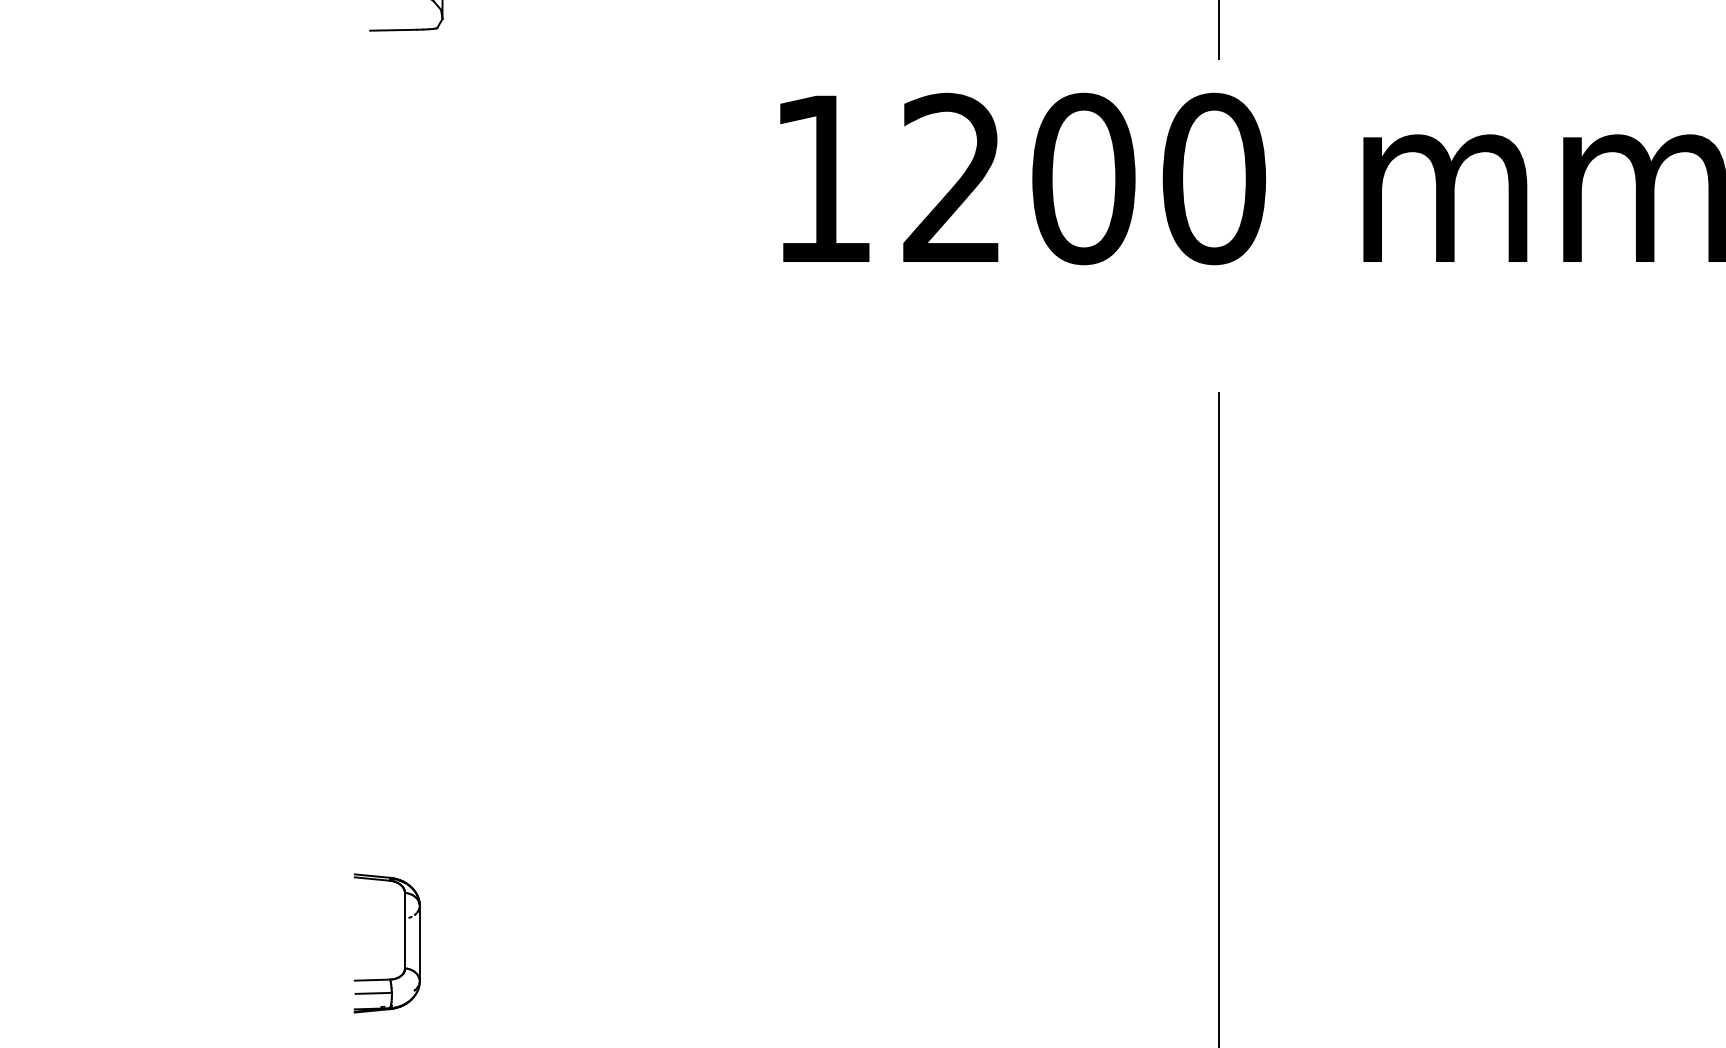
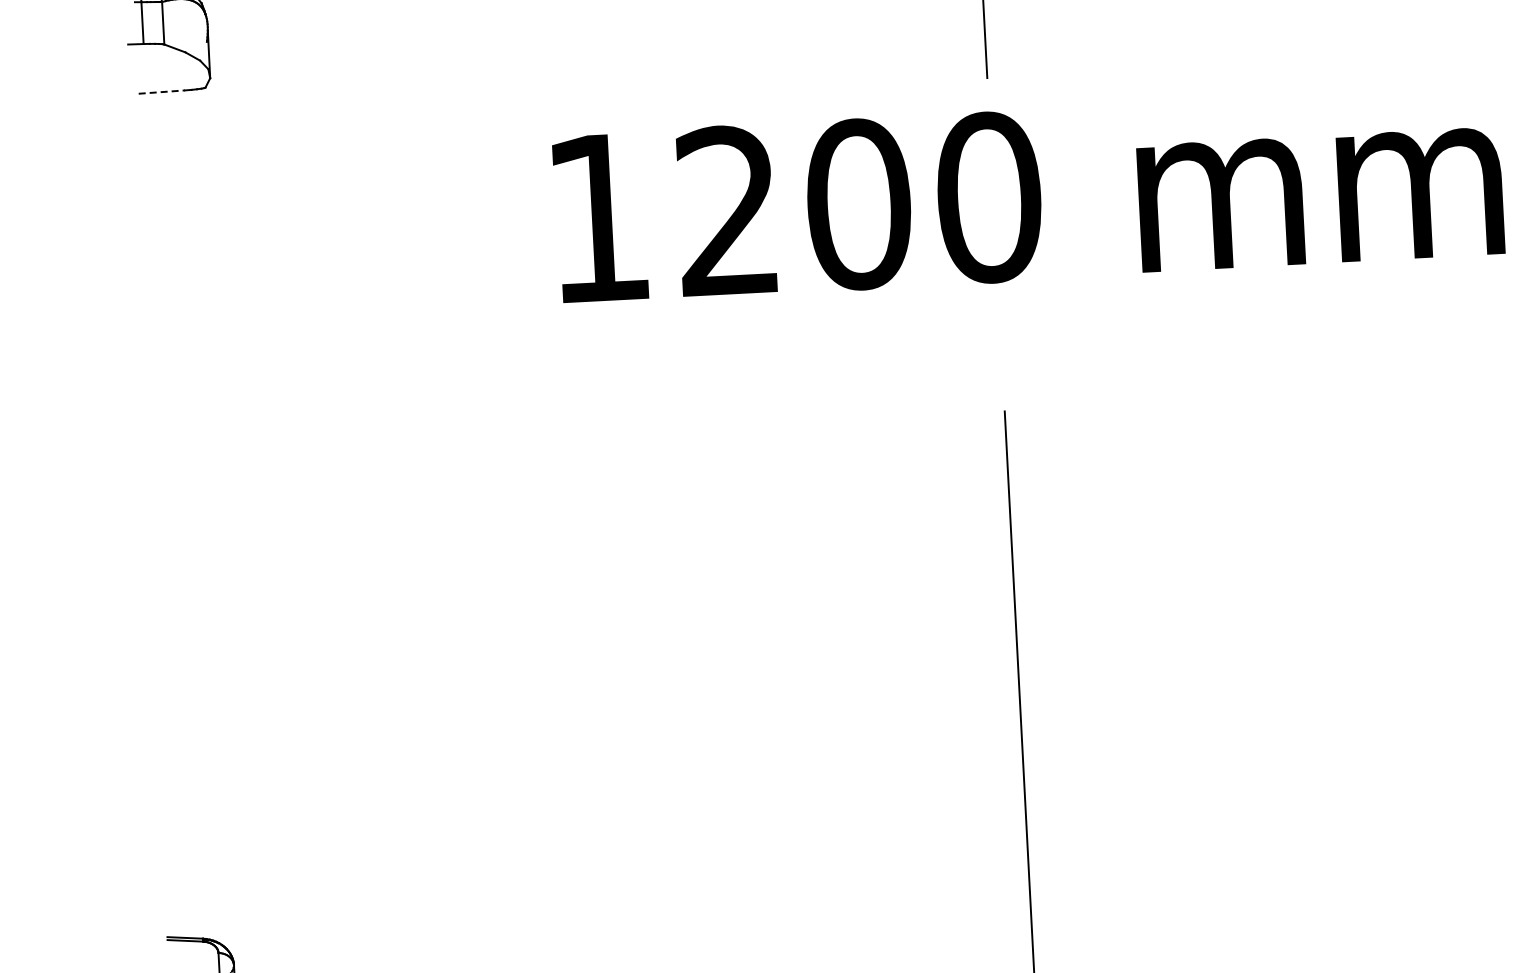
line: (394, 30) -> (162, 92), solid -> dashed

